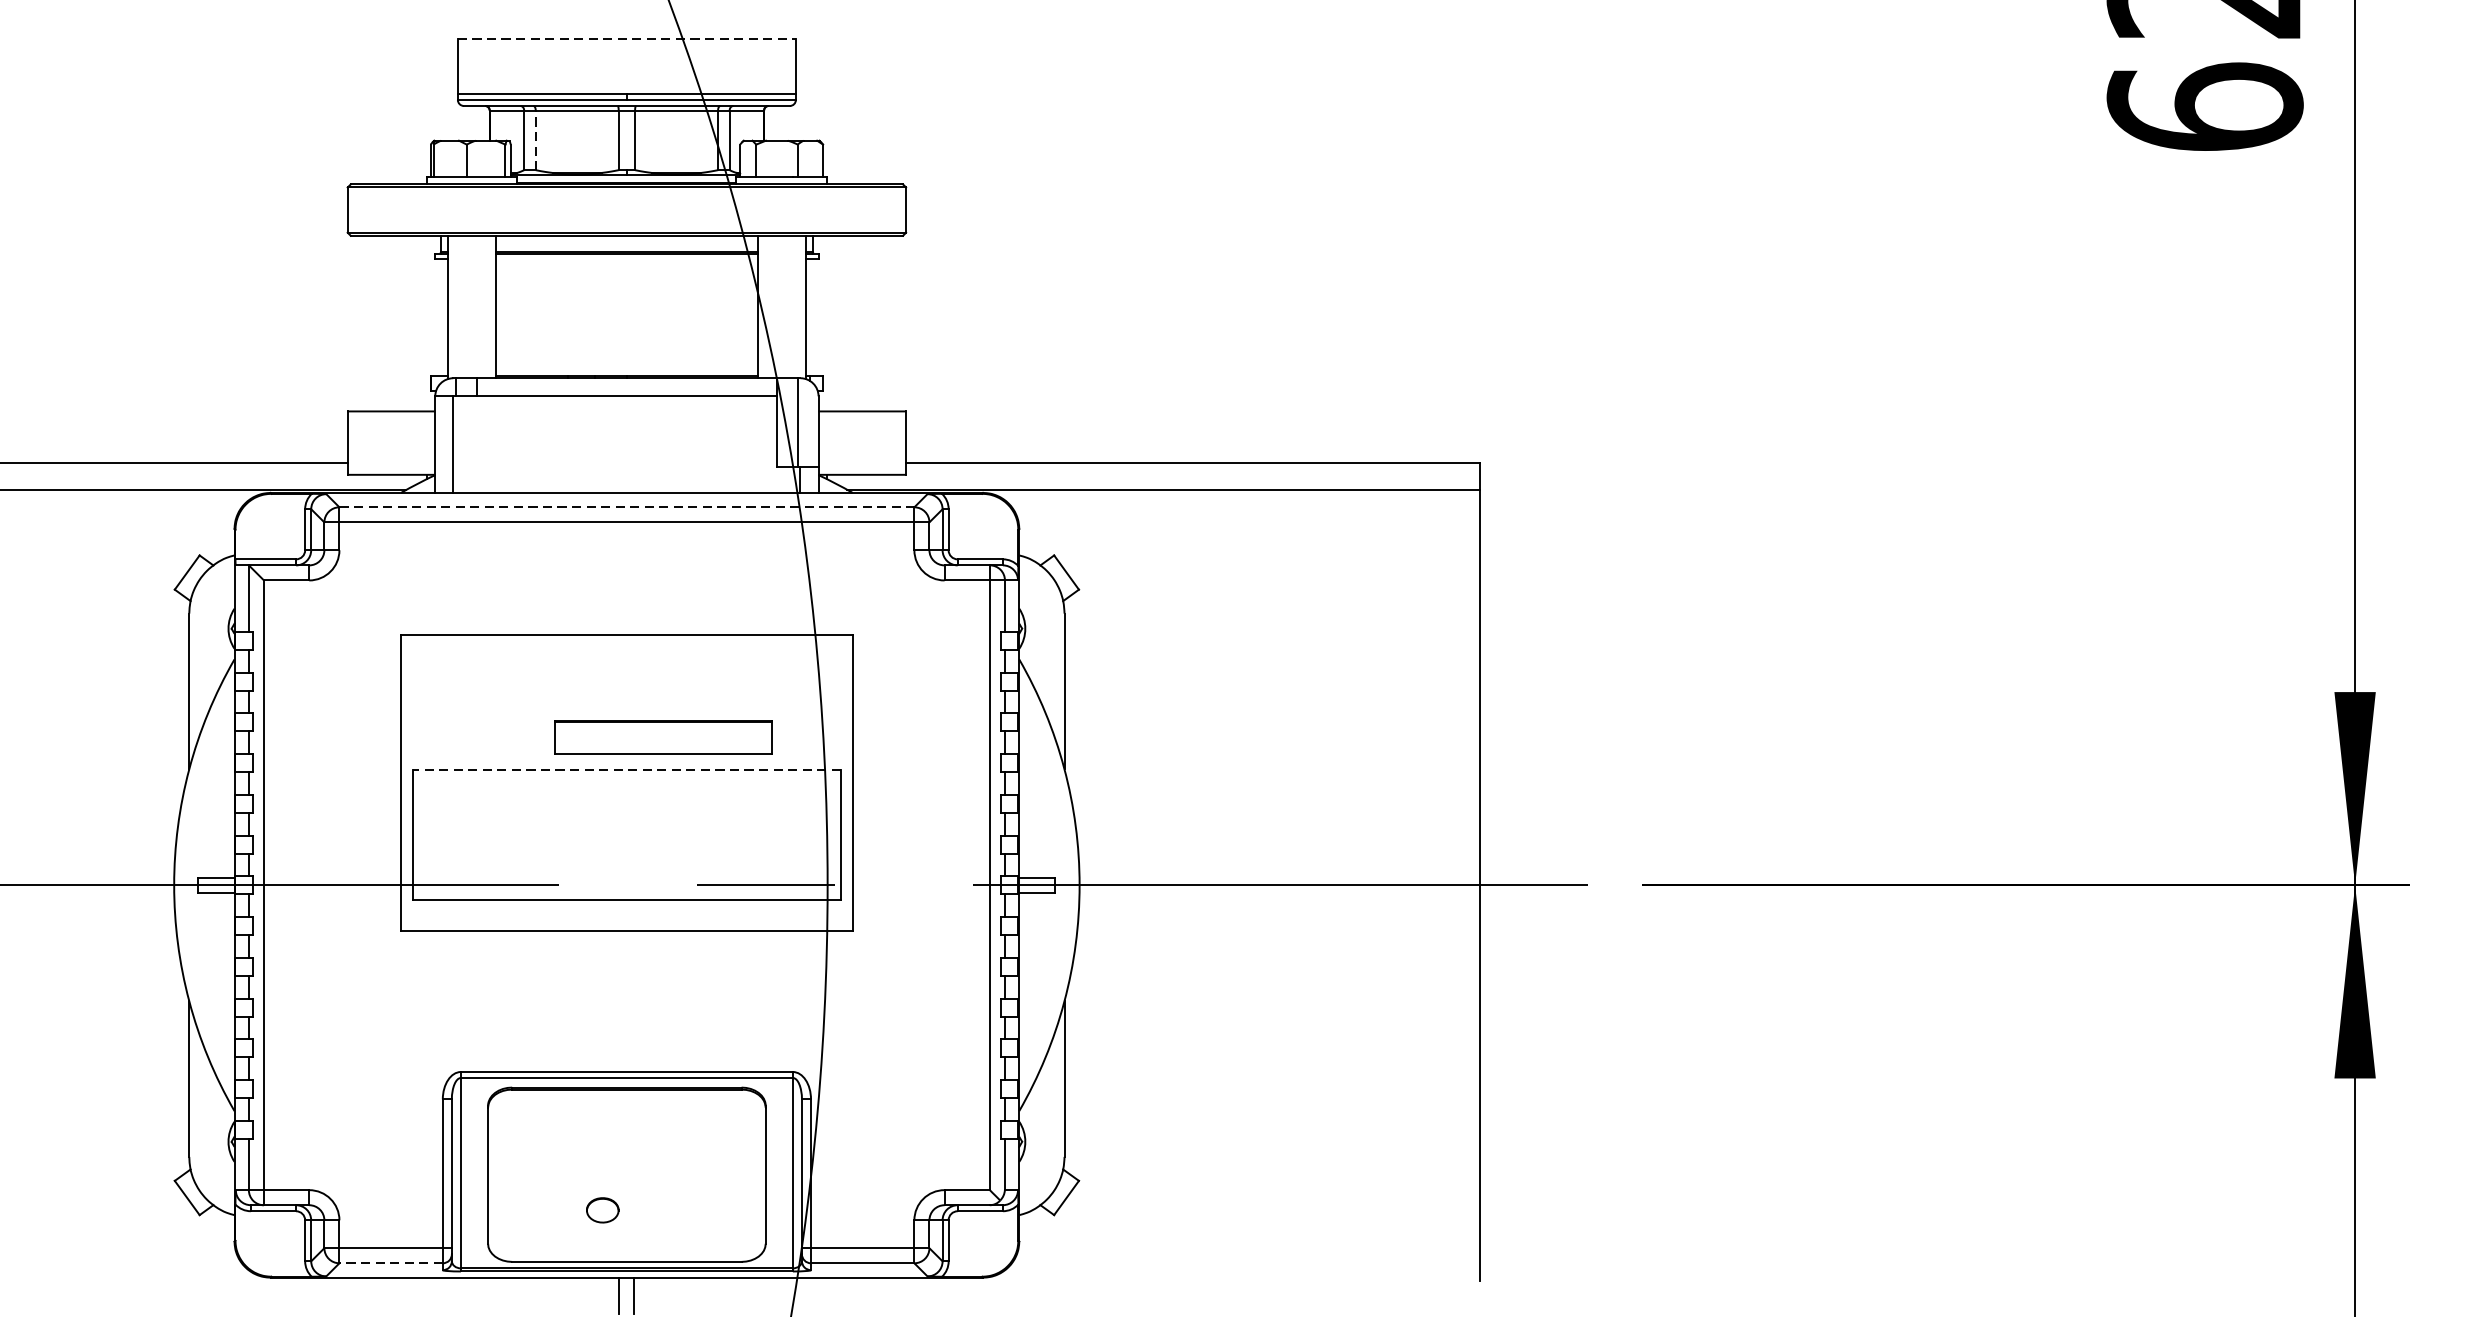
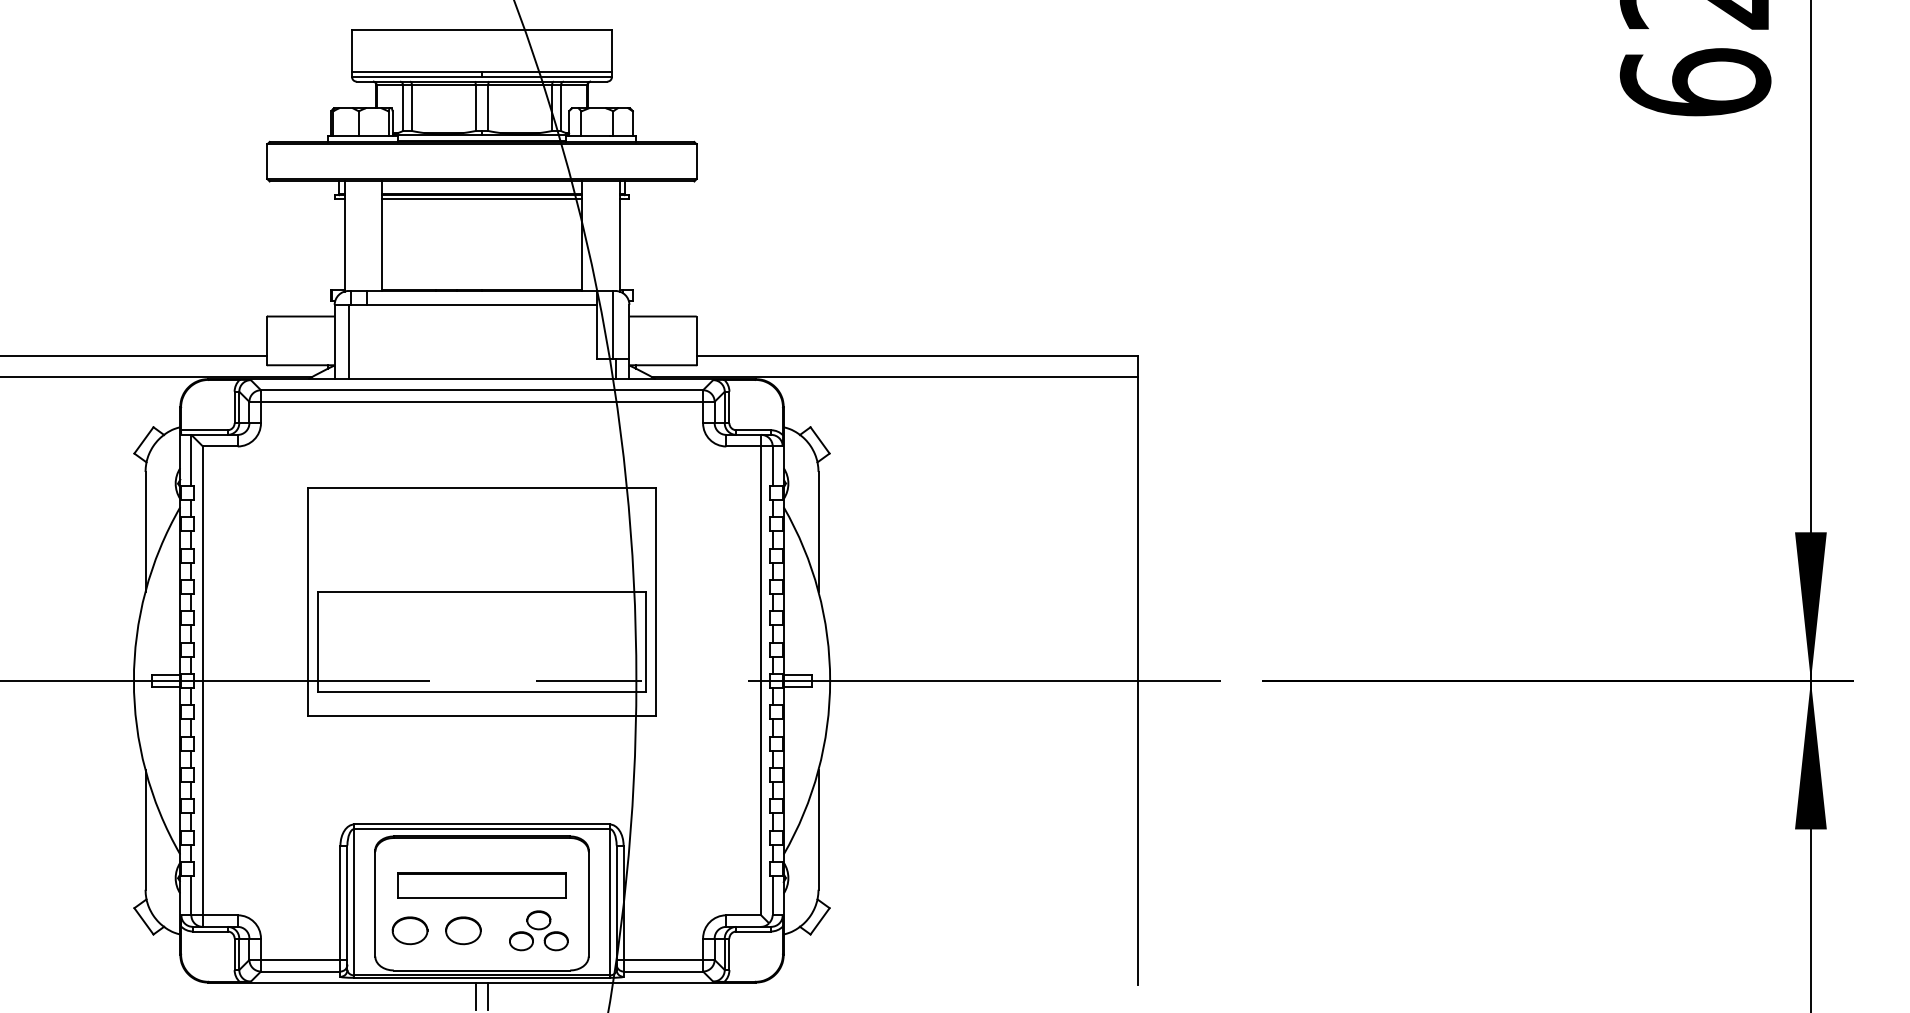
line: (627, 39) -> (482, 30), dashed -> solid
line: (535, 140) -> (411, 108), dashed -> solid
line: (626, 259) -> (481, 199), added
line: (627, 507) -> (482, 390), dashed -> solid
part: (662, 737) -> (481, 885), moved
line: (626, 770) -> (481, 592), dashed -> solid
part: (532, 1209) -> (409, 930), added
part: (602, 1209) -> (463, 930), size x1.43
part: (700, 1209) -> (538, 930), added
line: (390, 1263) -> (300, 971), dashed -> solid

